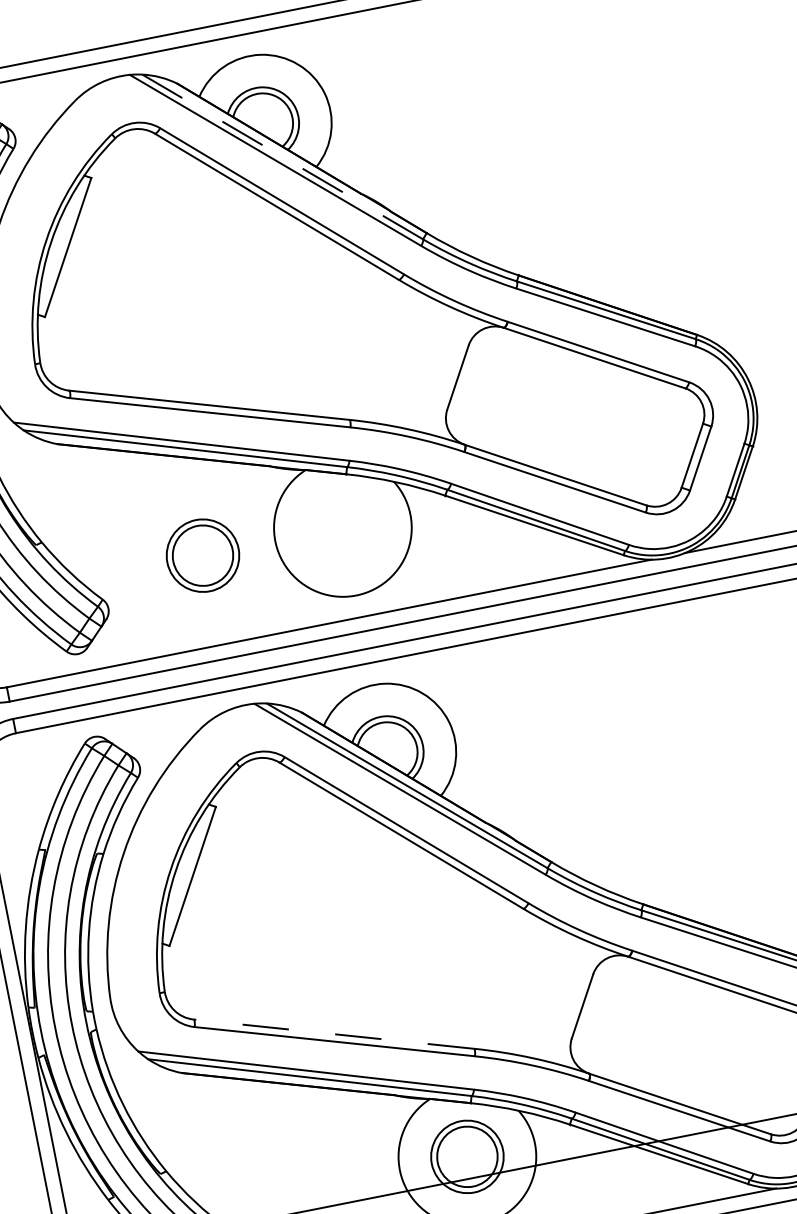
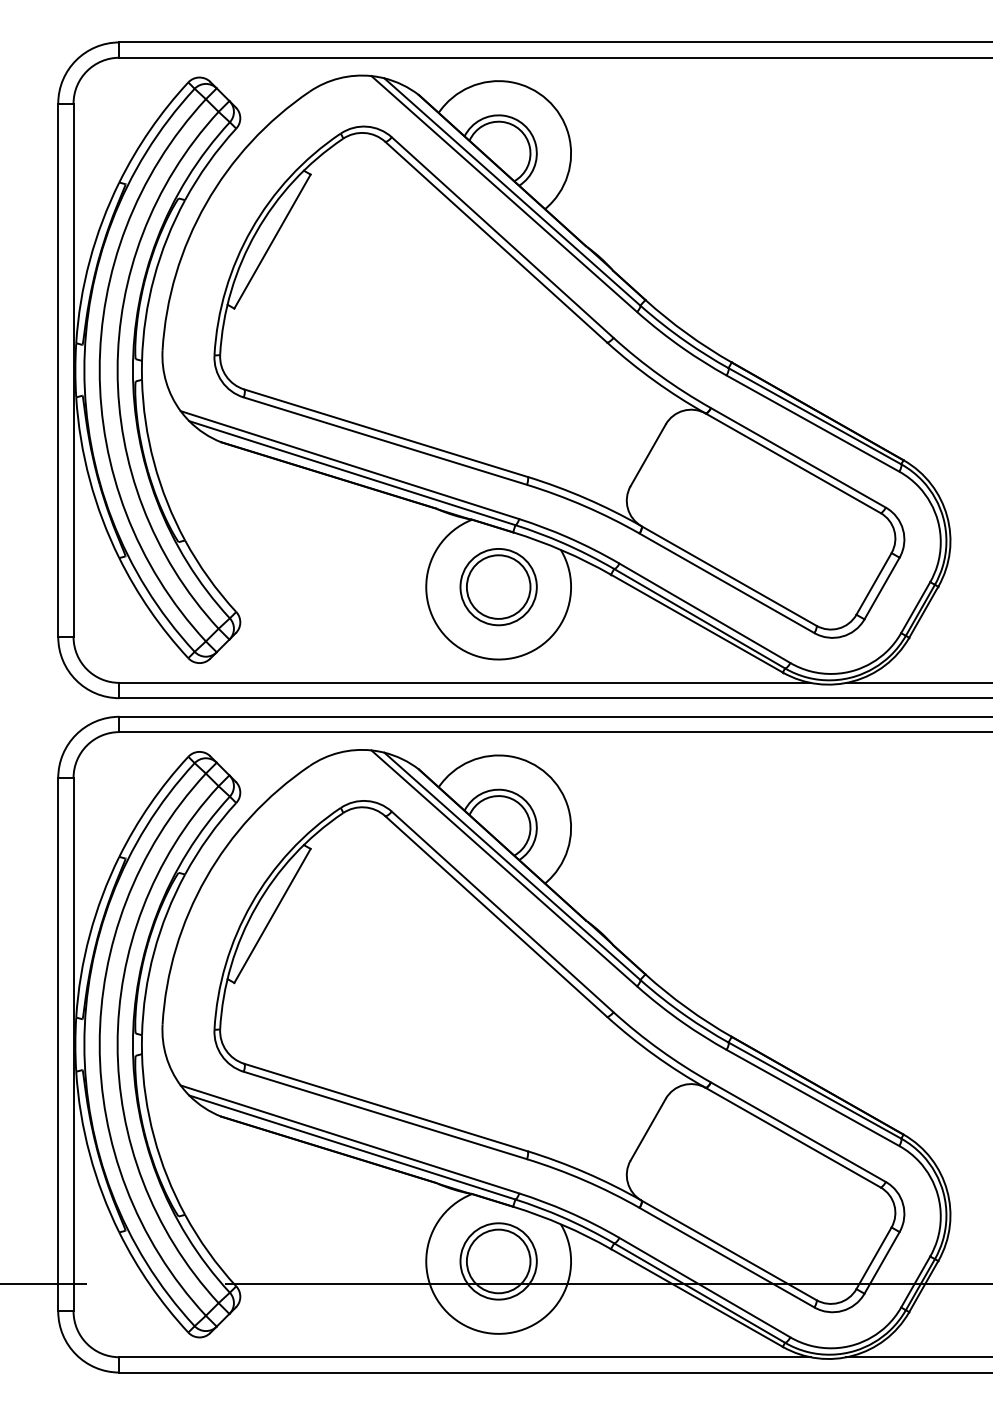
line: (282, 156) -> (512, 191), dashed -> solid
part: (202, 556) -> (498, 587), moved
line: (333, 1034) -> (385, 1107), dashed -> solid

